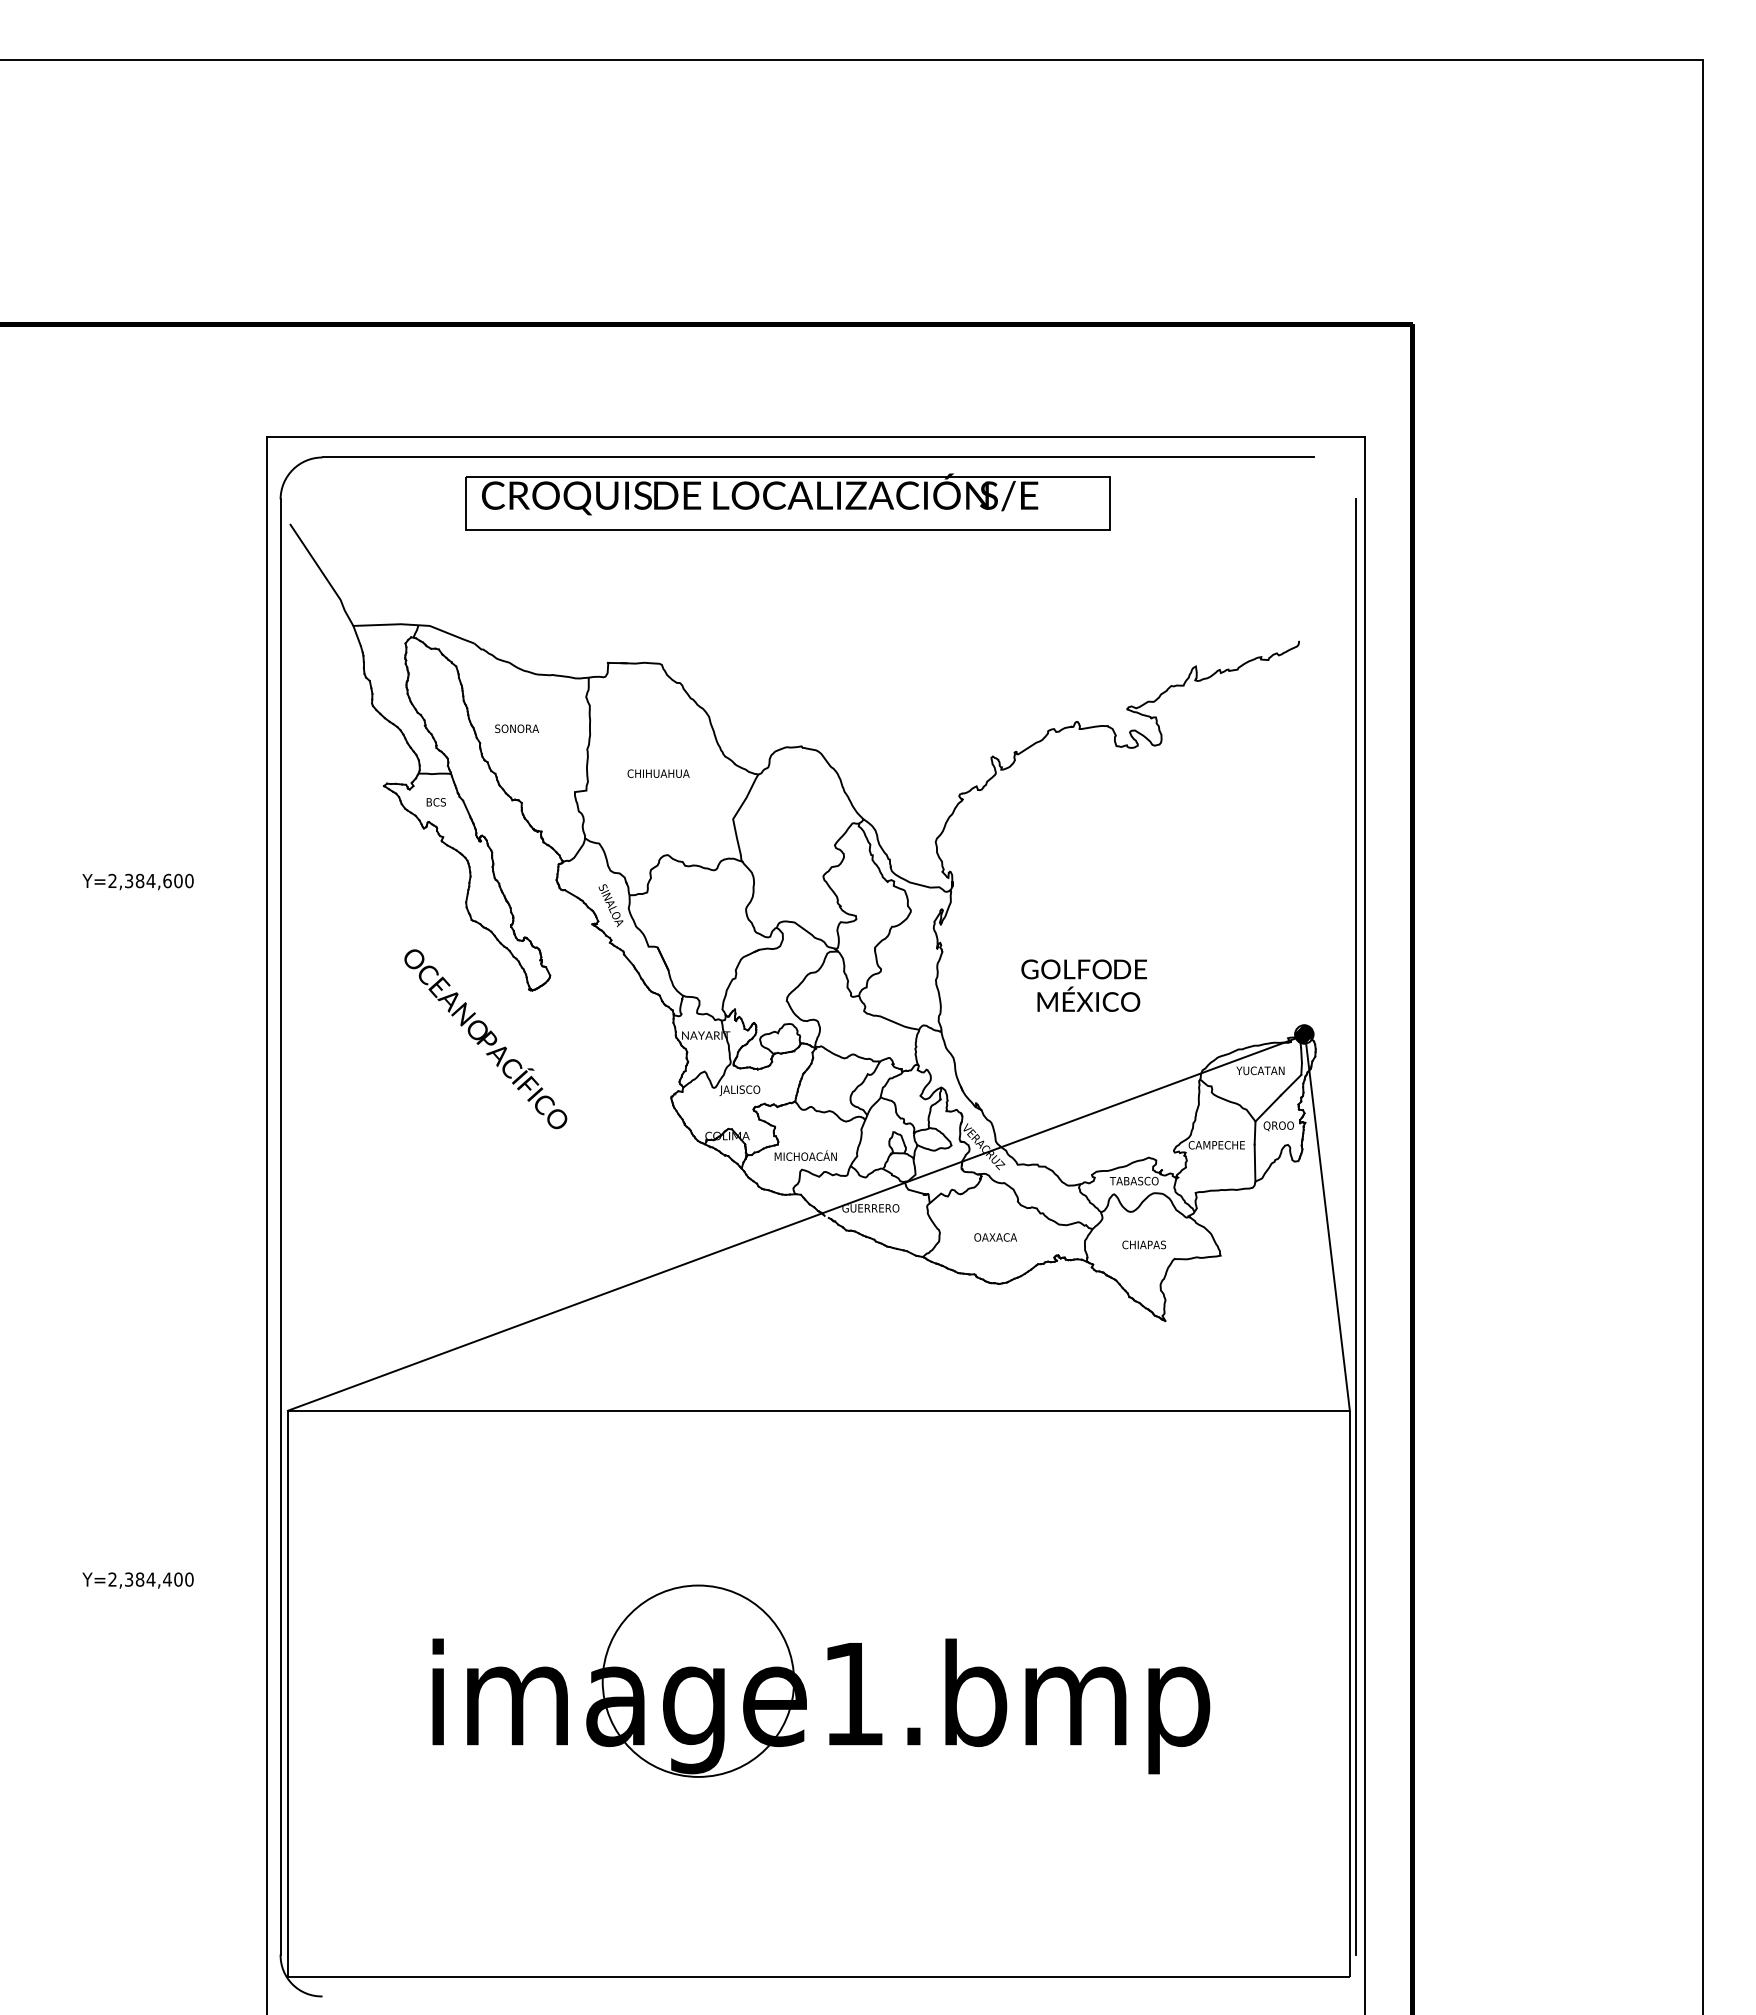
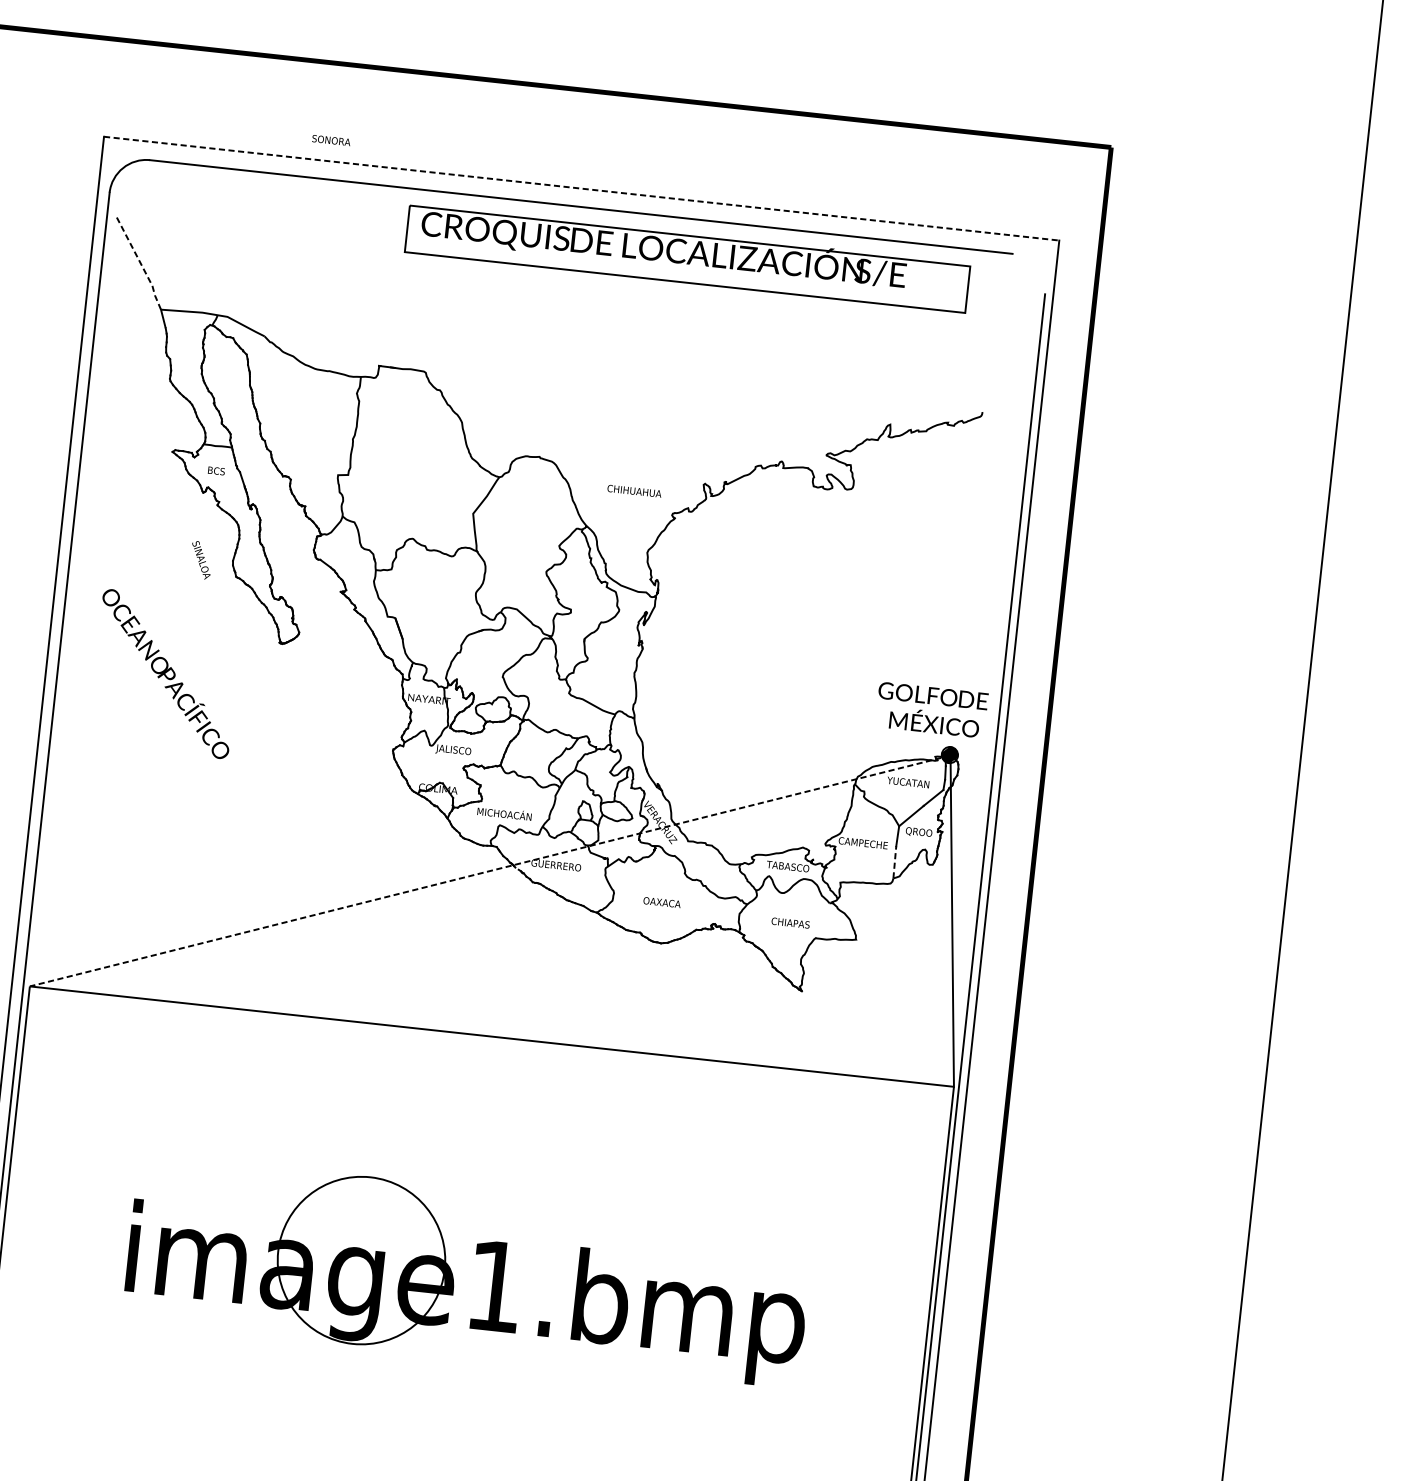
line: (816, 436) -> (581, 188), solid -> dashed
part: (787, 501) -> (687, 257), moved
line: (324, 575) -> (140, 263), solid -> dashed
text: (516, 728) -> (330, 140), moved
text: (658, 773) -> (634, 491), moved
text: (610, 905) -> (200, 560), moved
text: (1083, 985) -> (931, 709), moved
text: (485, 1039) -> (165, 674), moved
line: (1255, 1162) -> (895, 861), solid -> dashed
line: (796, 1223) -> (490, 871), solid -> dashed

